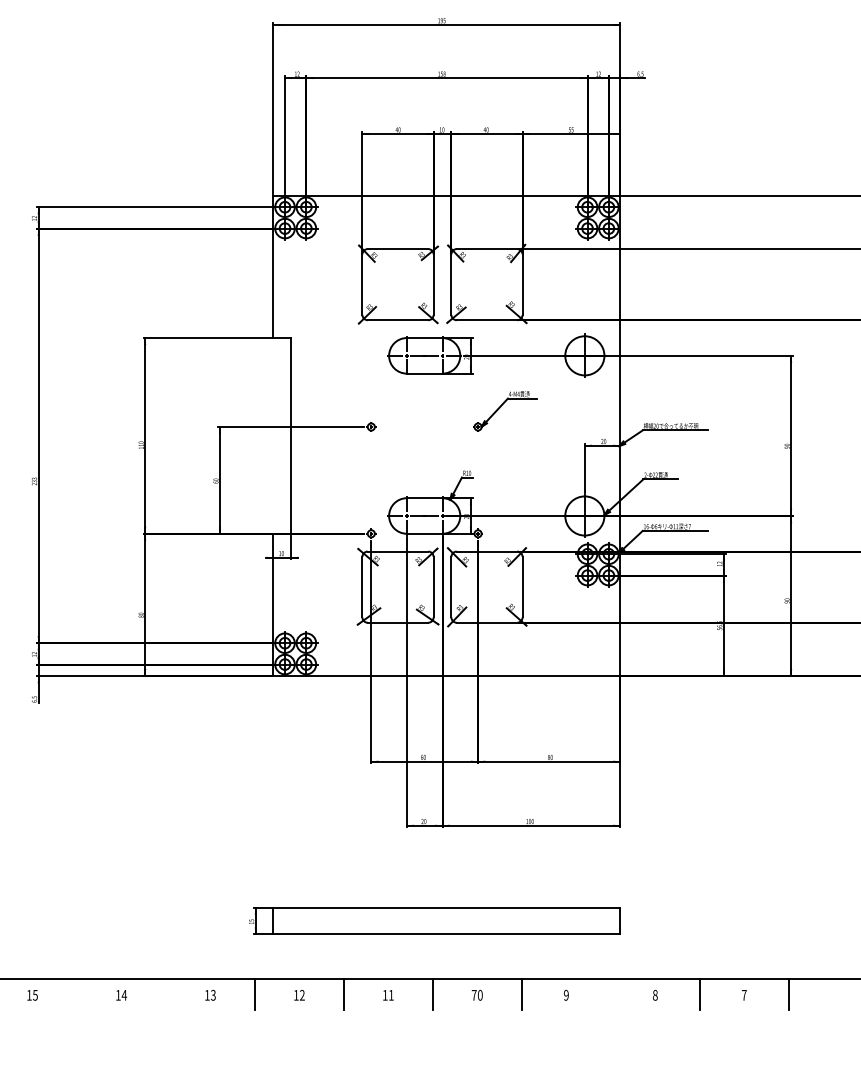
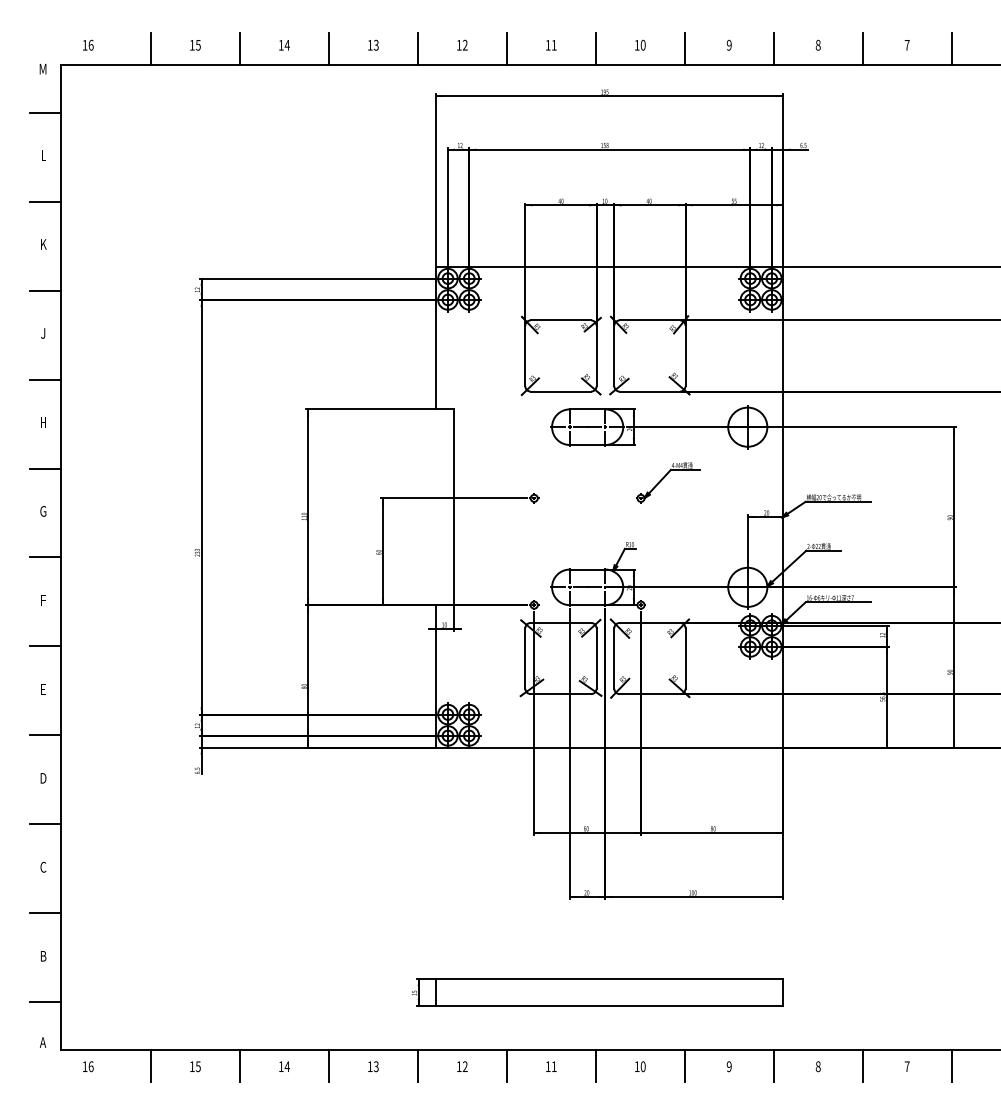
line: (77, 994) -> (240, 1065), added
line: (166, 994) -> (329, 1065), added
line: (610, 994) -> (773, 1065), added
text: (473, 995) -> (636, 1066), 70 -> 10

